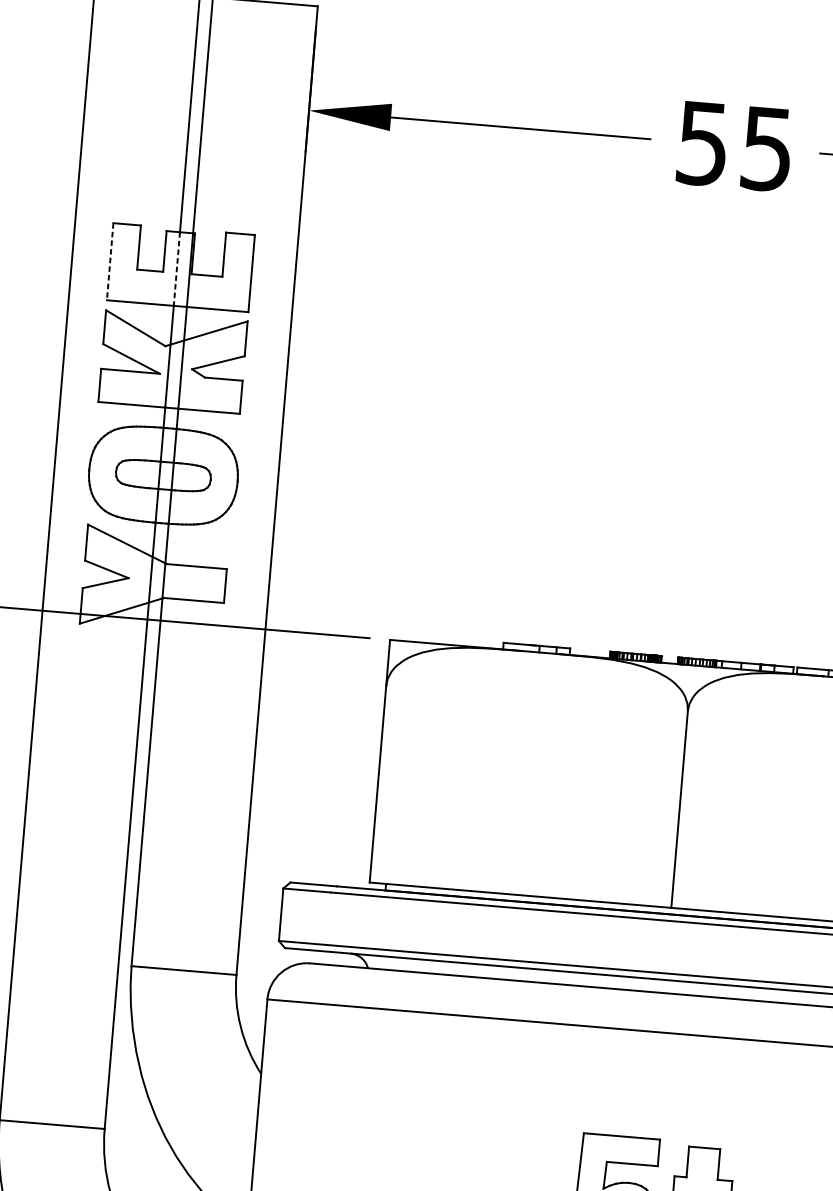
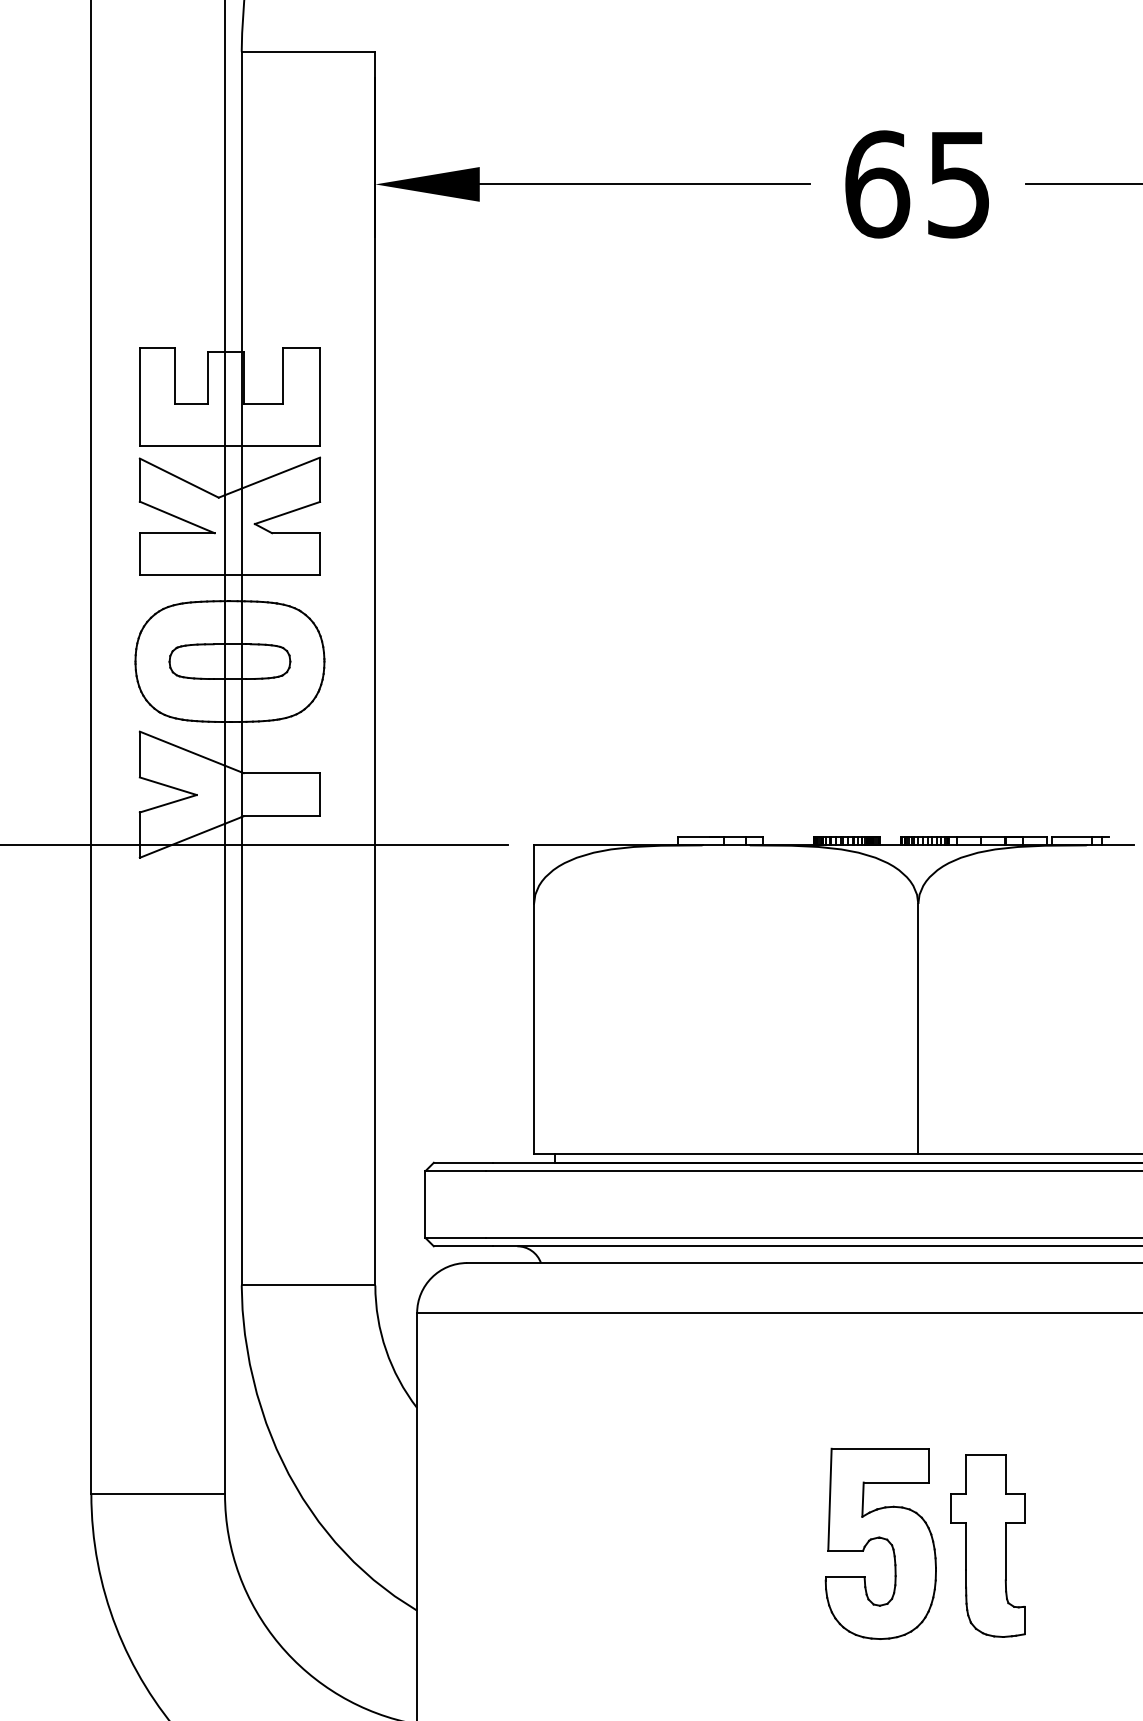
text: (703, 143) -> (877, 184), 55 -> 65
line: (109, 262) -> (139, 397), dashed -> solid
line: (177, 268) -> (225, 398), dashed -> solid

